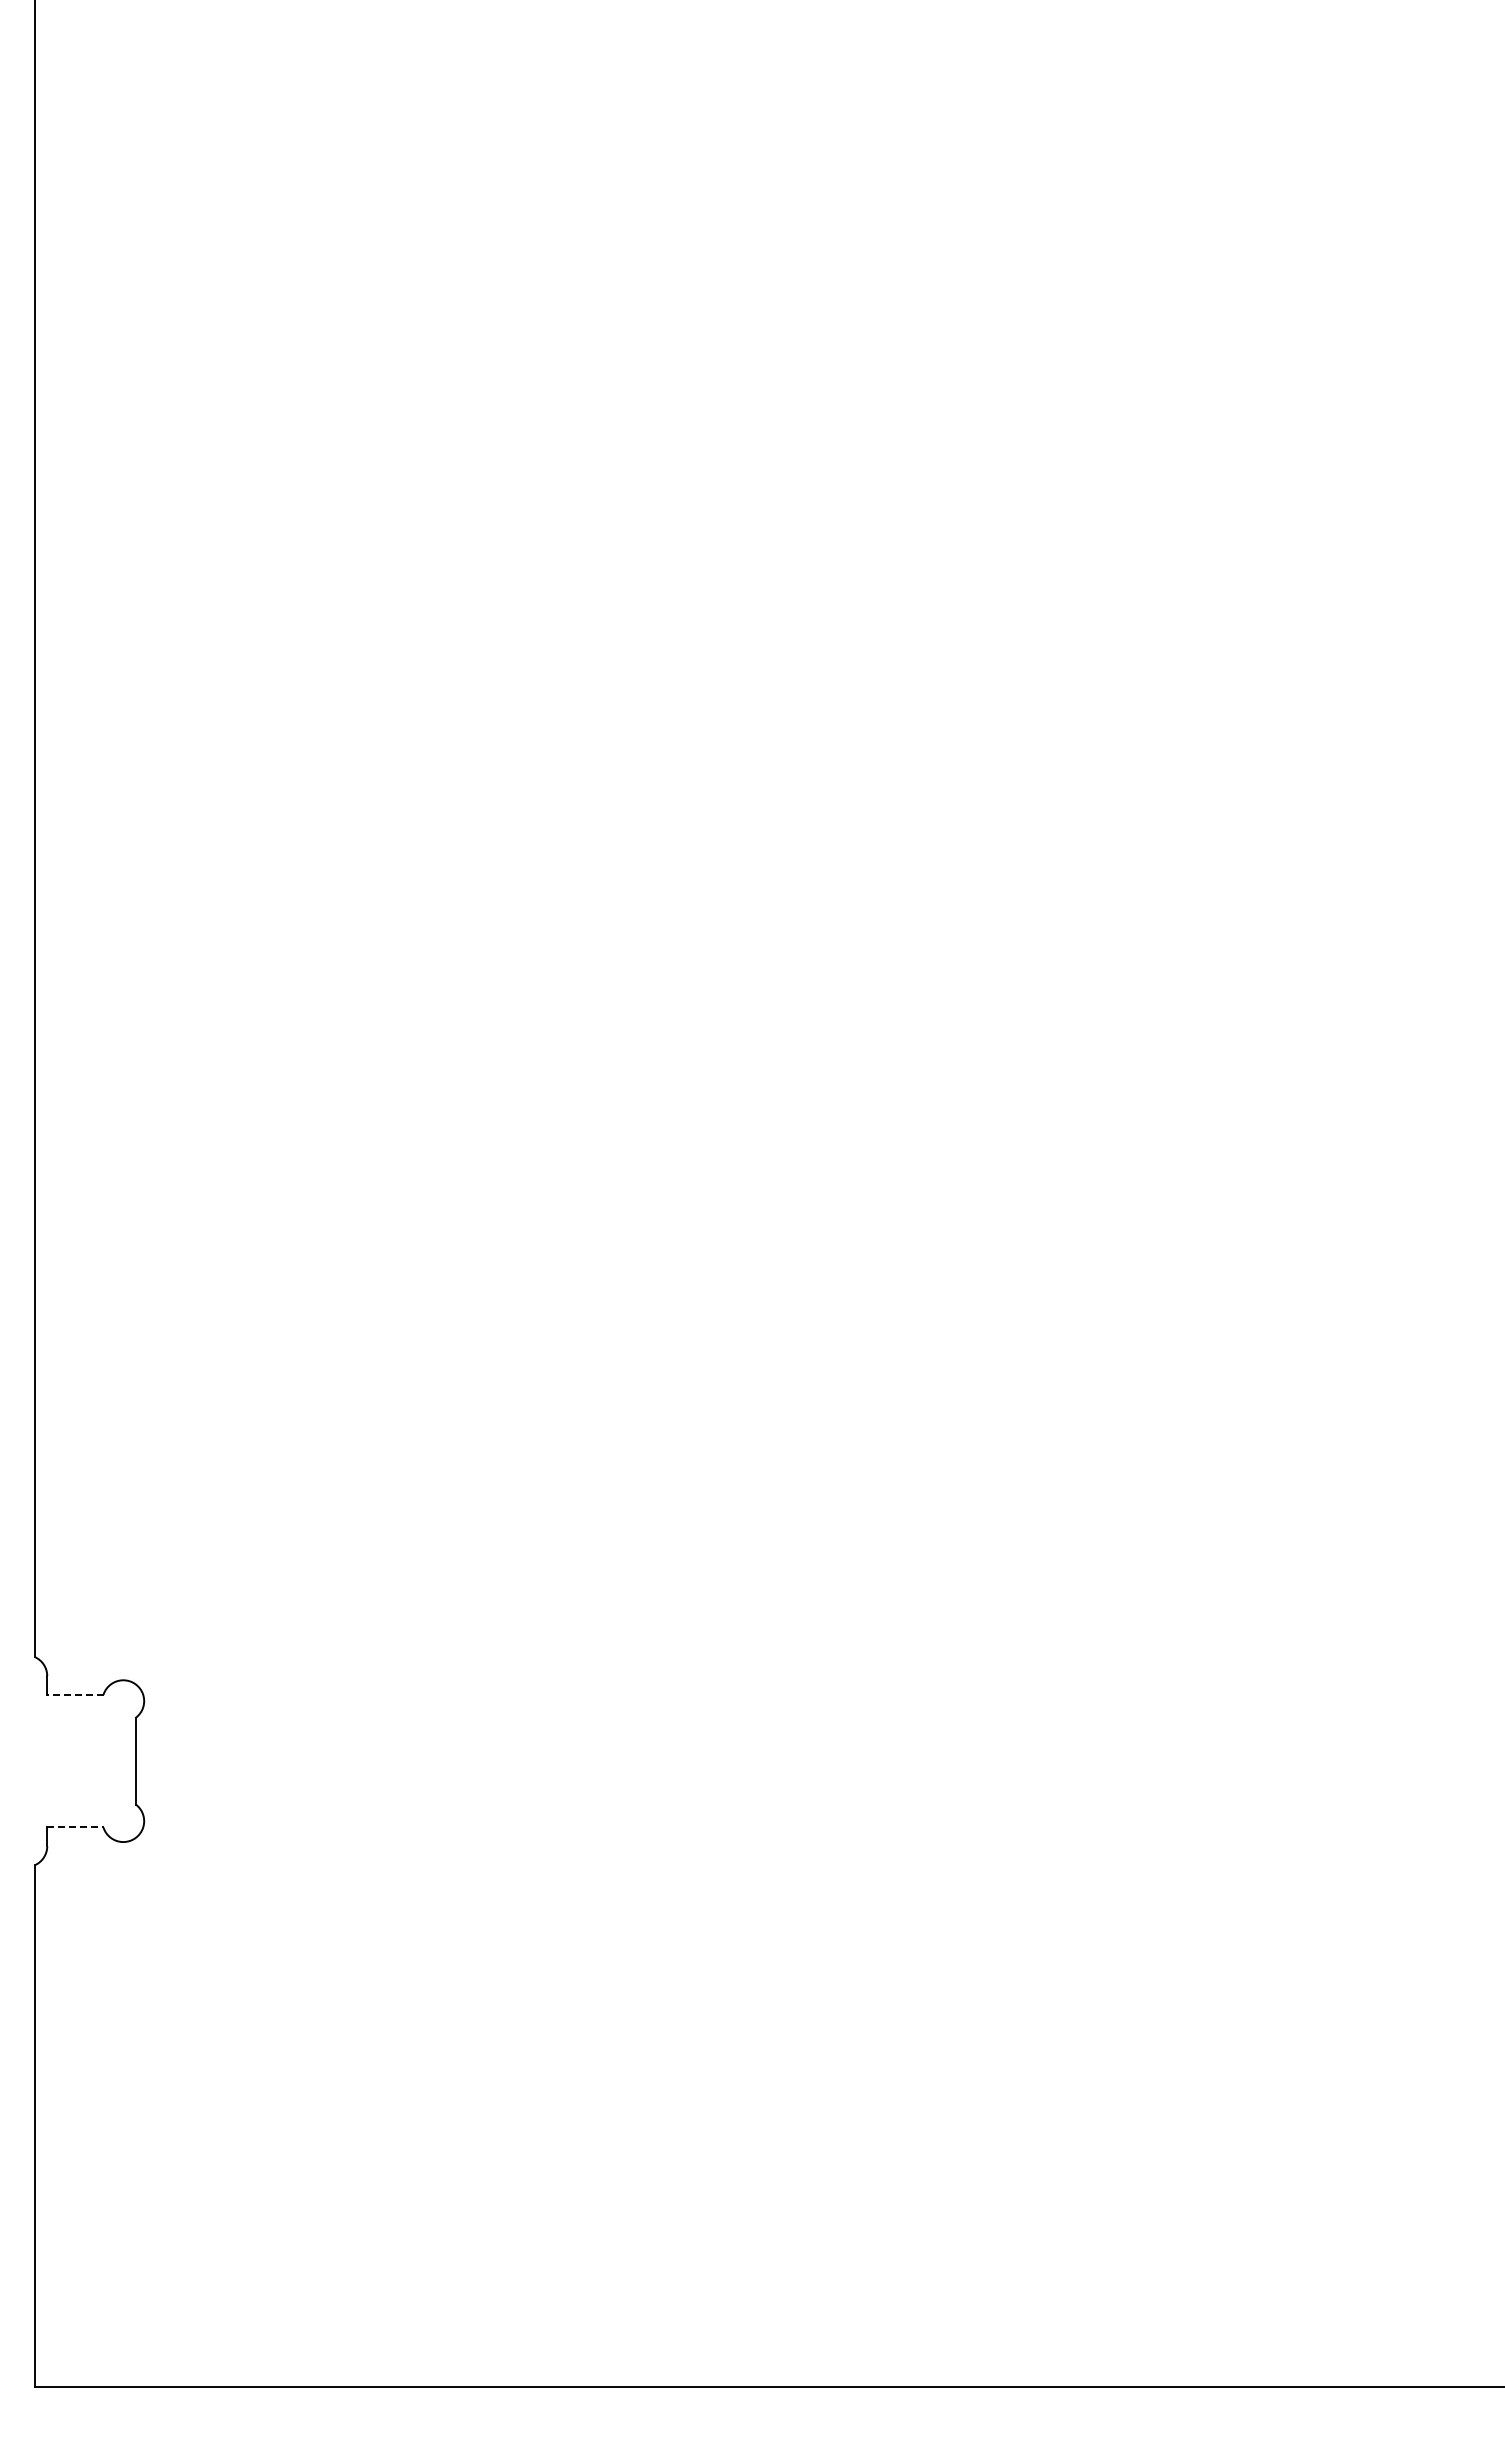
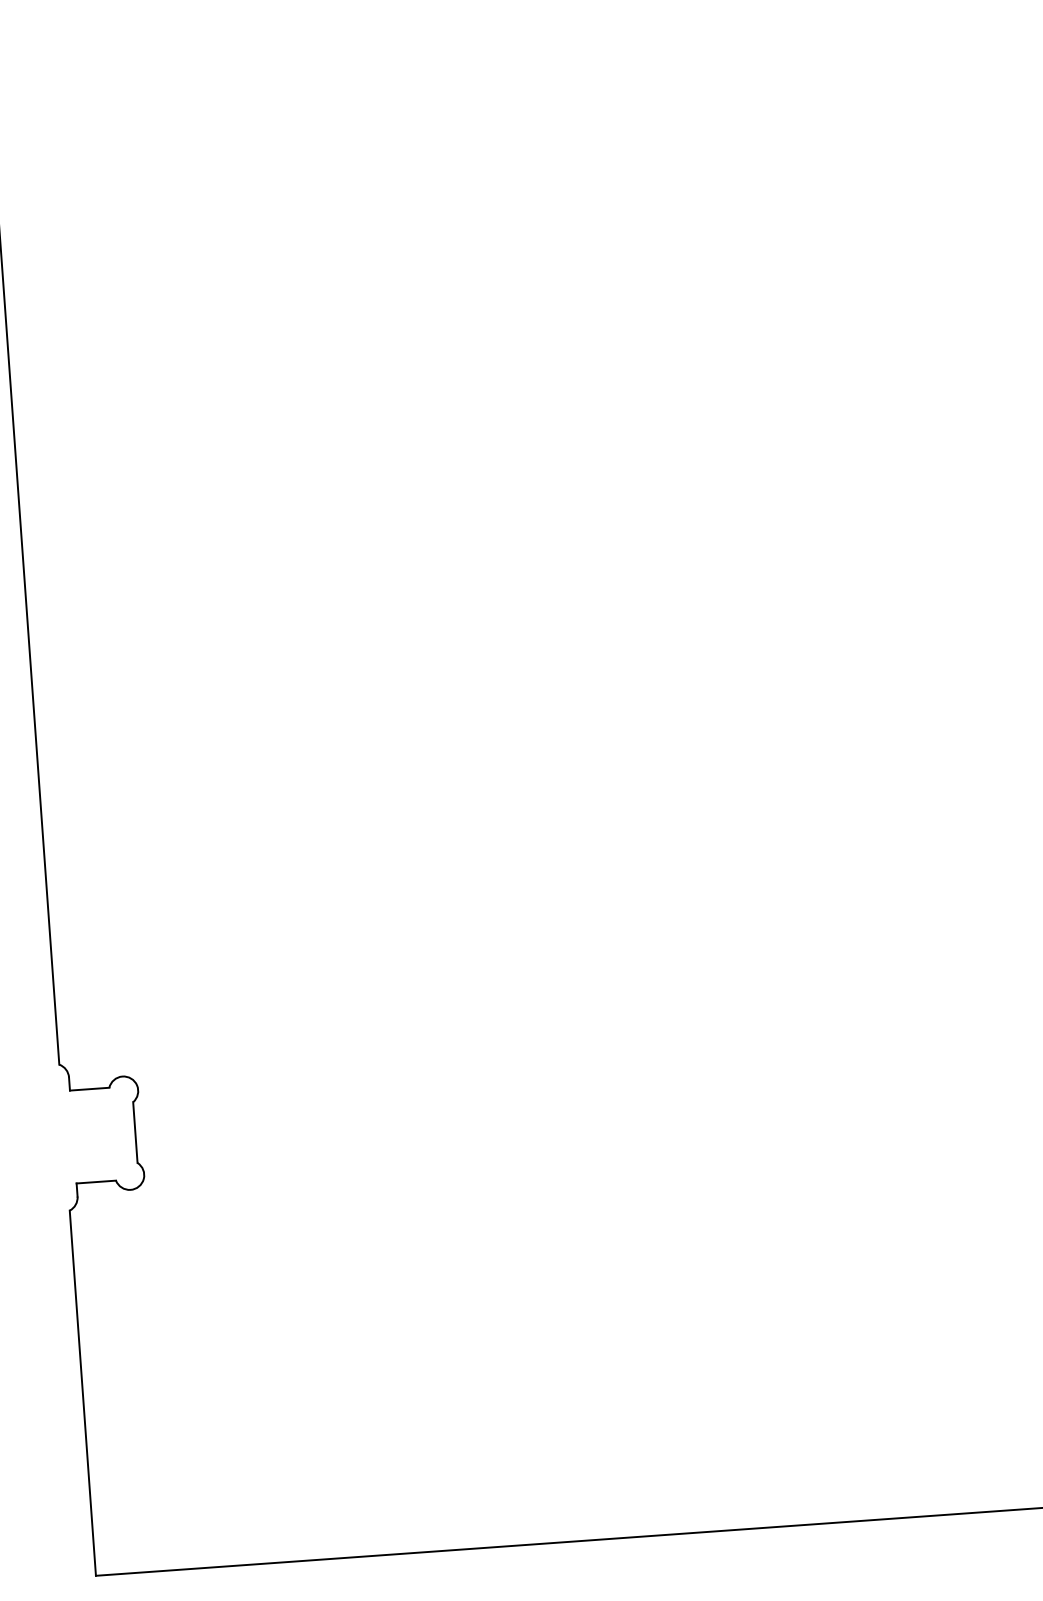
line: (74, 1694) -> (89, 1088), dashed -> solid
line: (75, 1827) -> (96, 1182), dashed -> solid

